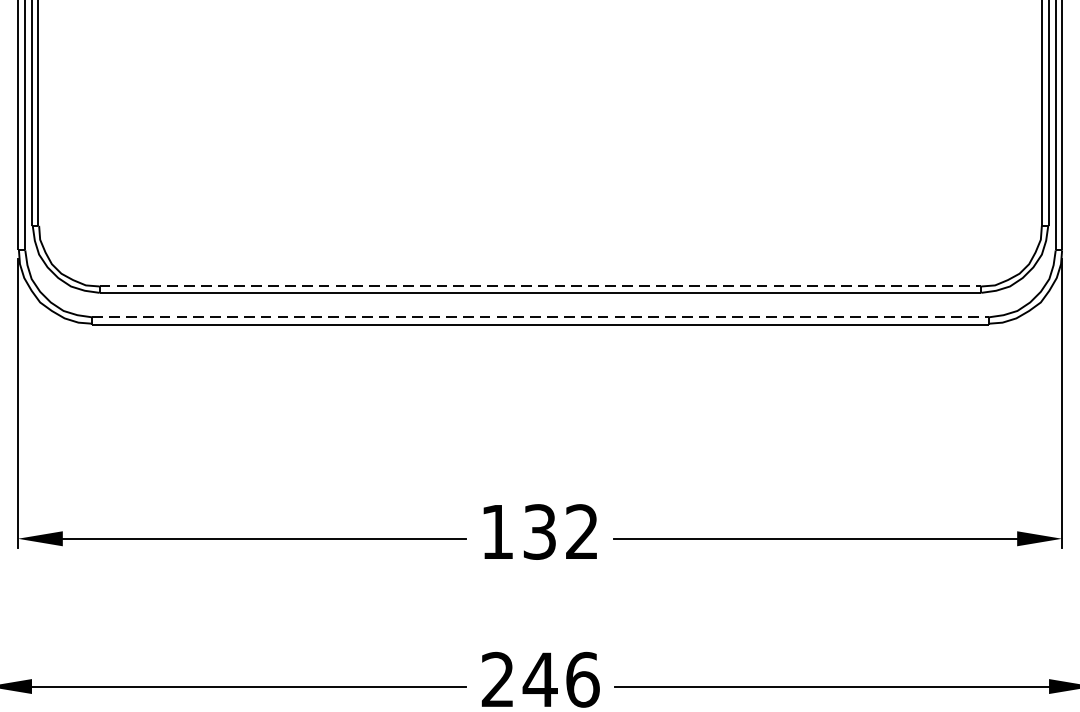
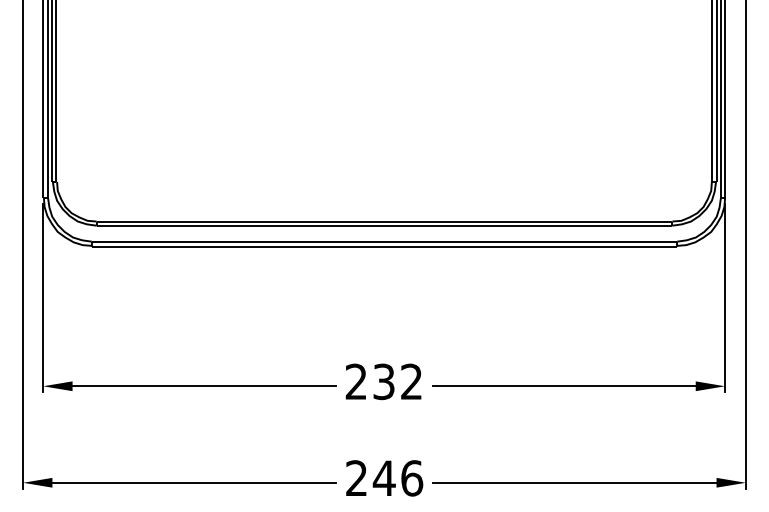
line: (540, 286) -> (384, 221), dashed -> solid
line: (540, 317) -> (384, 241), dashed -> solid
text: (496, 531) -> (355, 381), 132 -> 232

